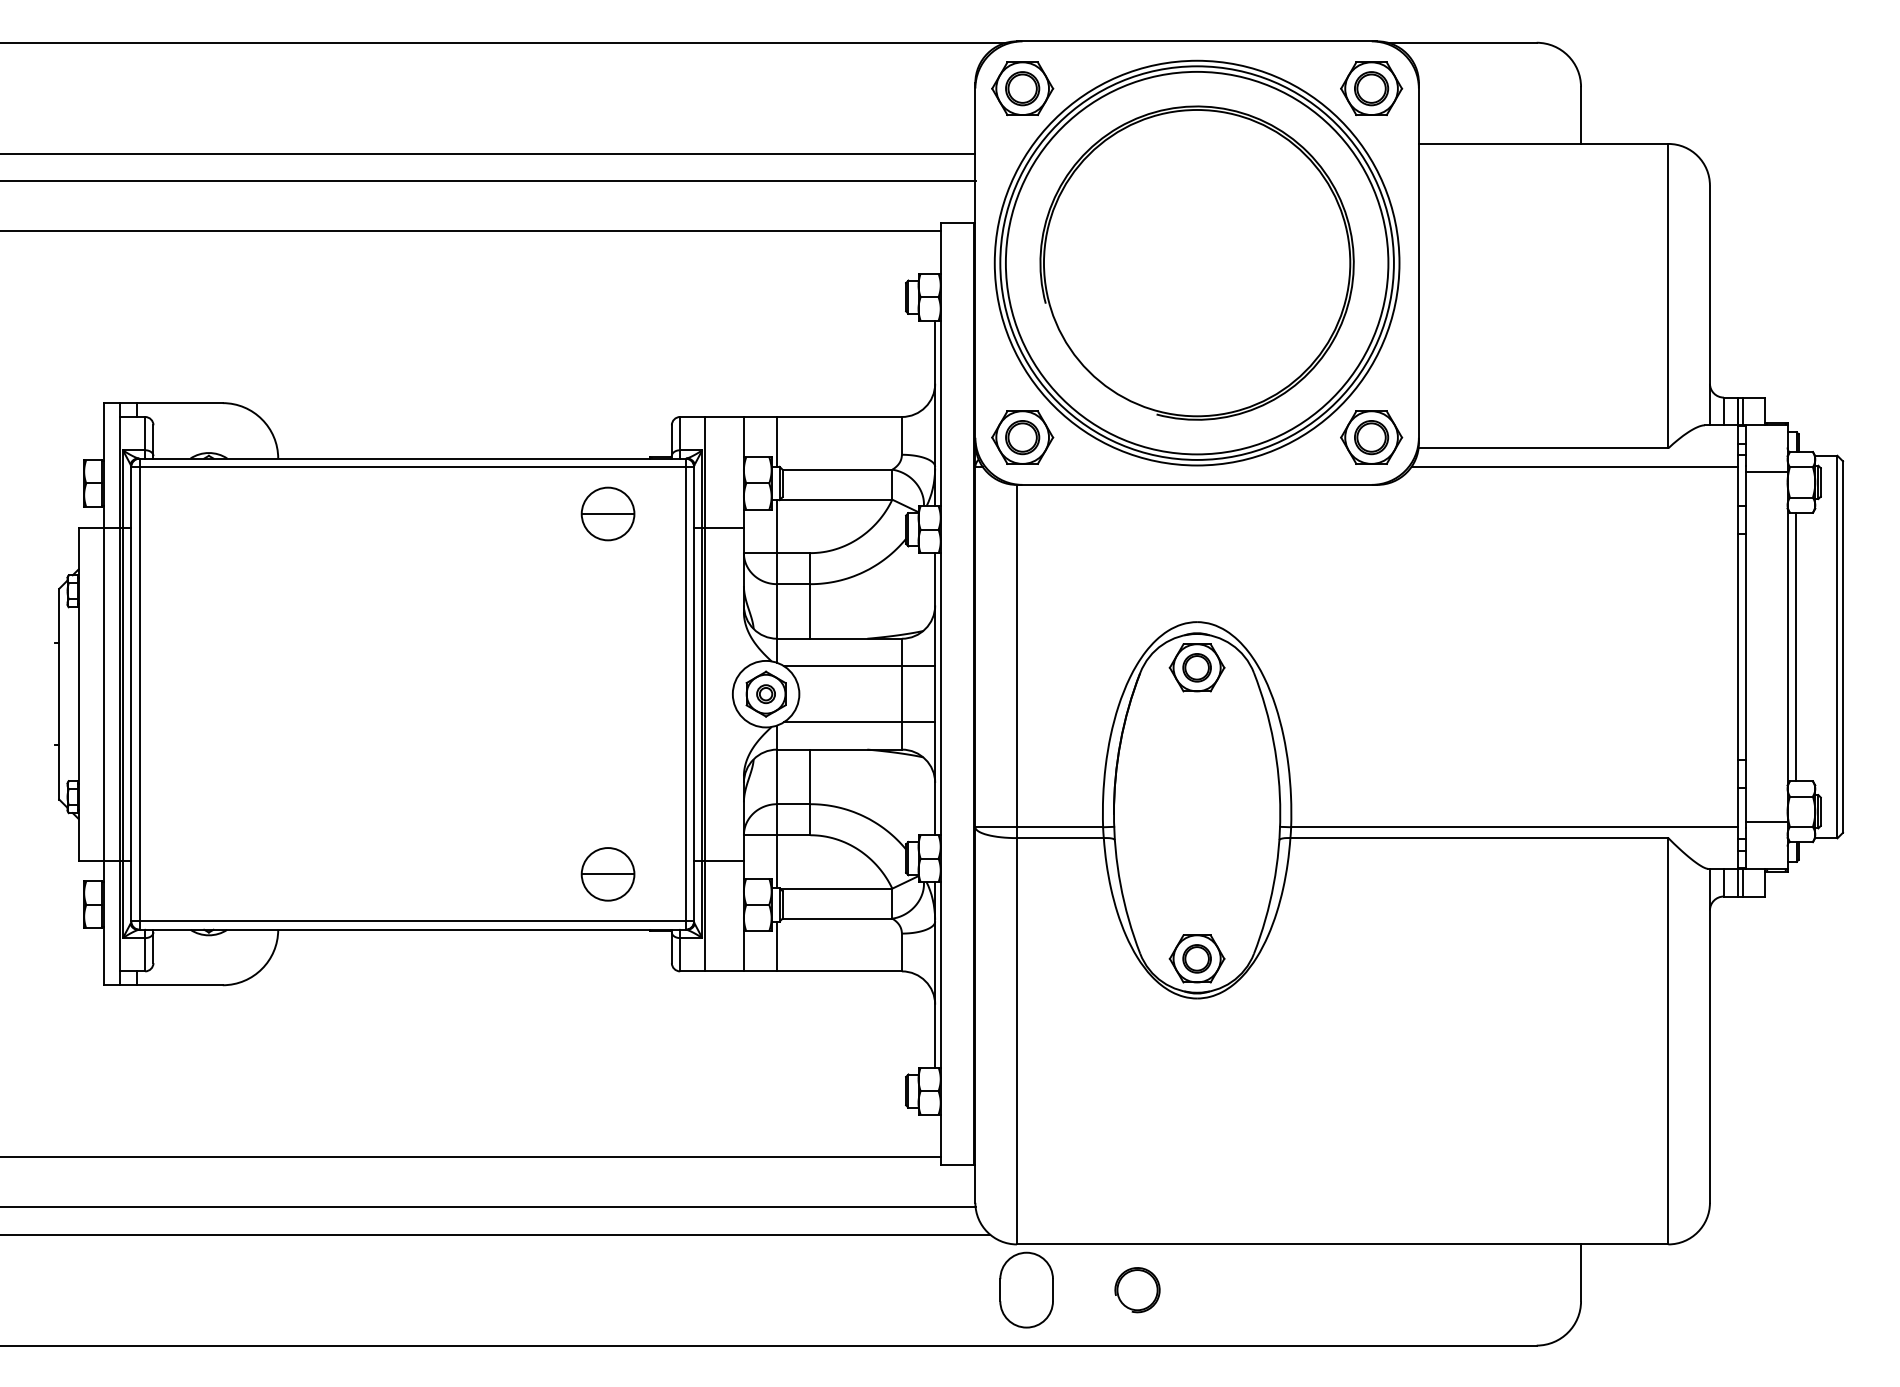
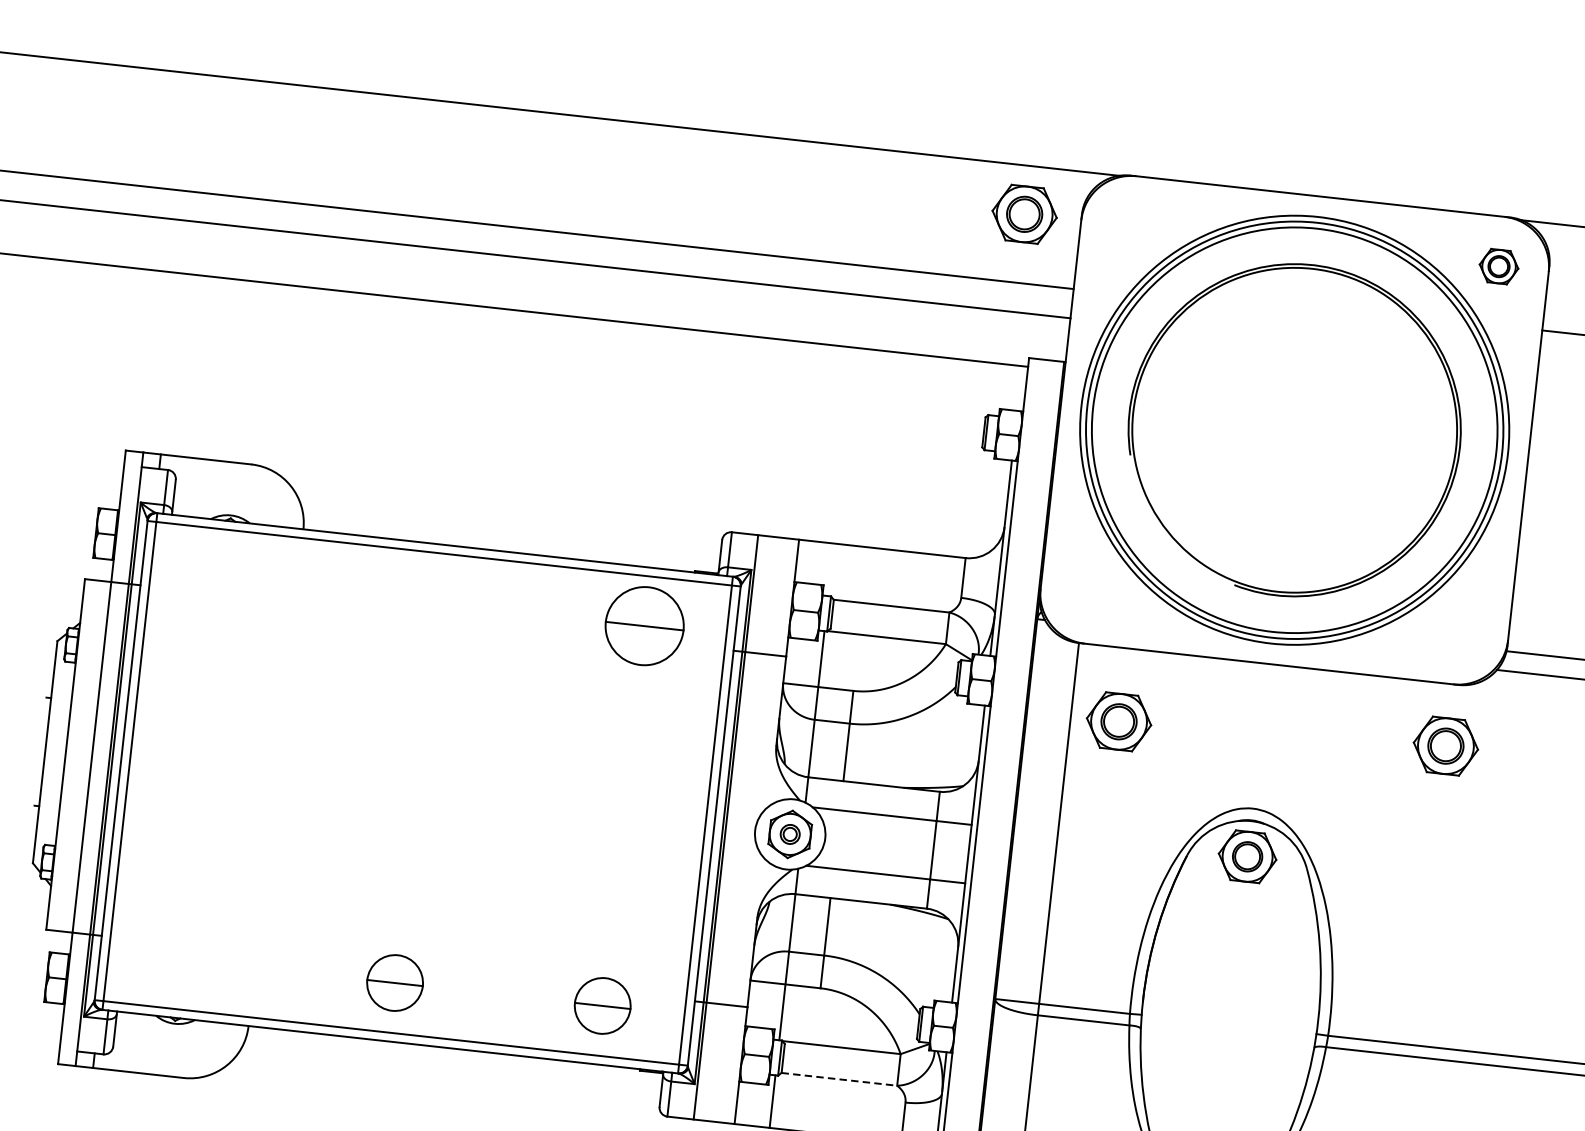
part: (1022, 88) -> (1024, 214), moved
part: (1371, 88) -> (1498, 266), size x0.6
part: (1022, 437) -> (1118, 721), moved
part: (1371, 437) -> (1445, 746), moved
line: (777, 441) -> (831, 569), removed
part: (607, 513) -> (644, 625), size x1.4
part: (410, 874) -> (394, 983), added
line: (837, 918) -> (839, 1079), solid -> dashed

